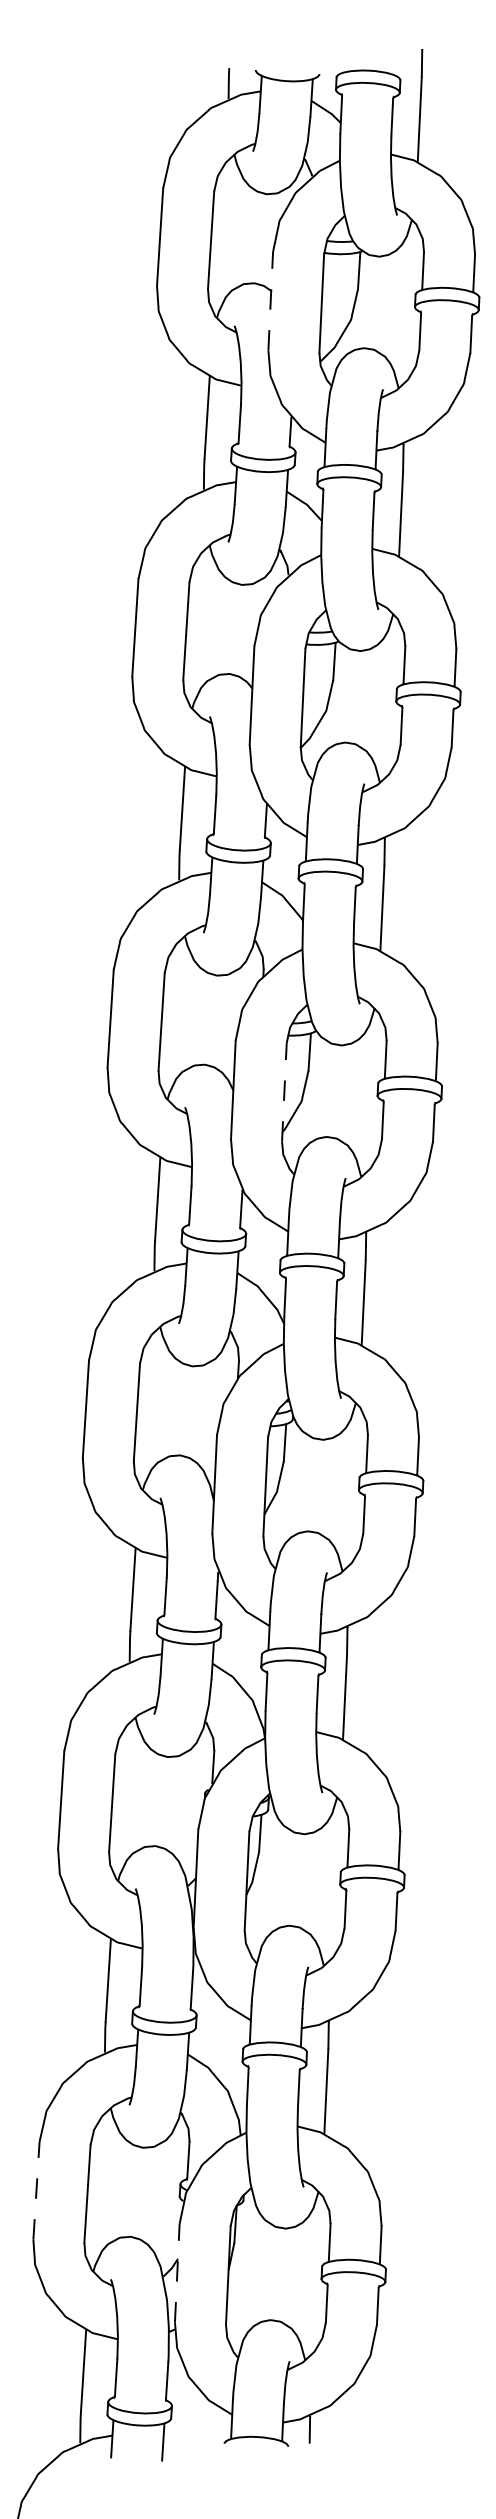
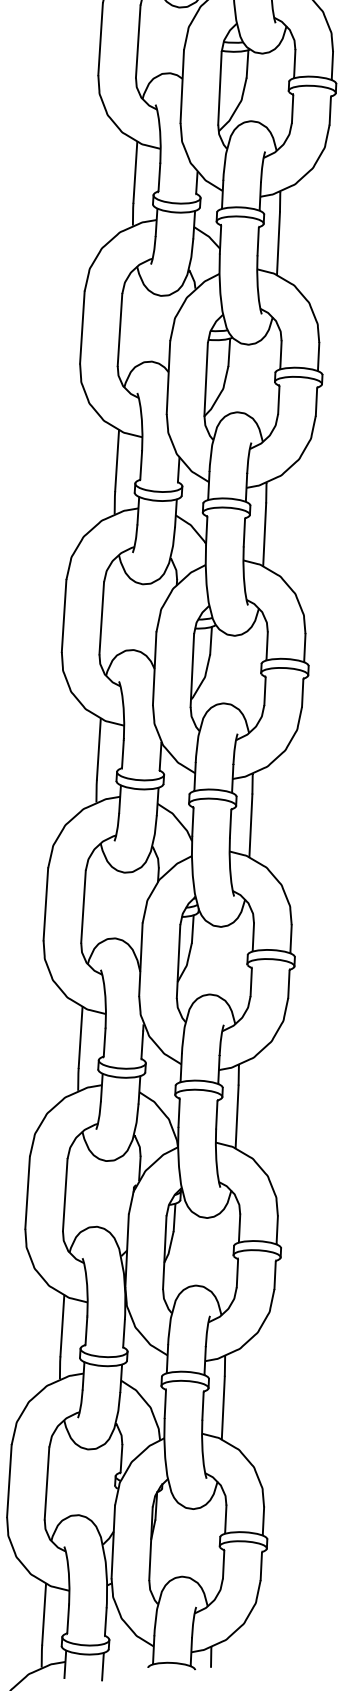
line: (270, 300) -> (182, 85), dashed -> solid
line: (284, 1091) -> (192, 669), dashed -> solid
line: (36, 2190) -> (9, 1480), dashed -> solid
line: (177, 2272) -> (113, 1541), dashed -> solid

